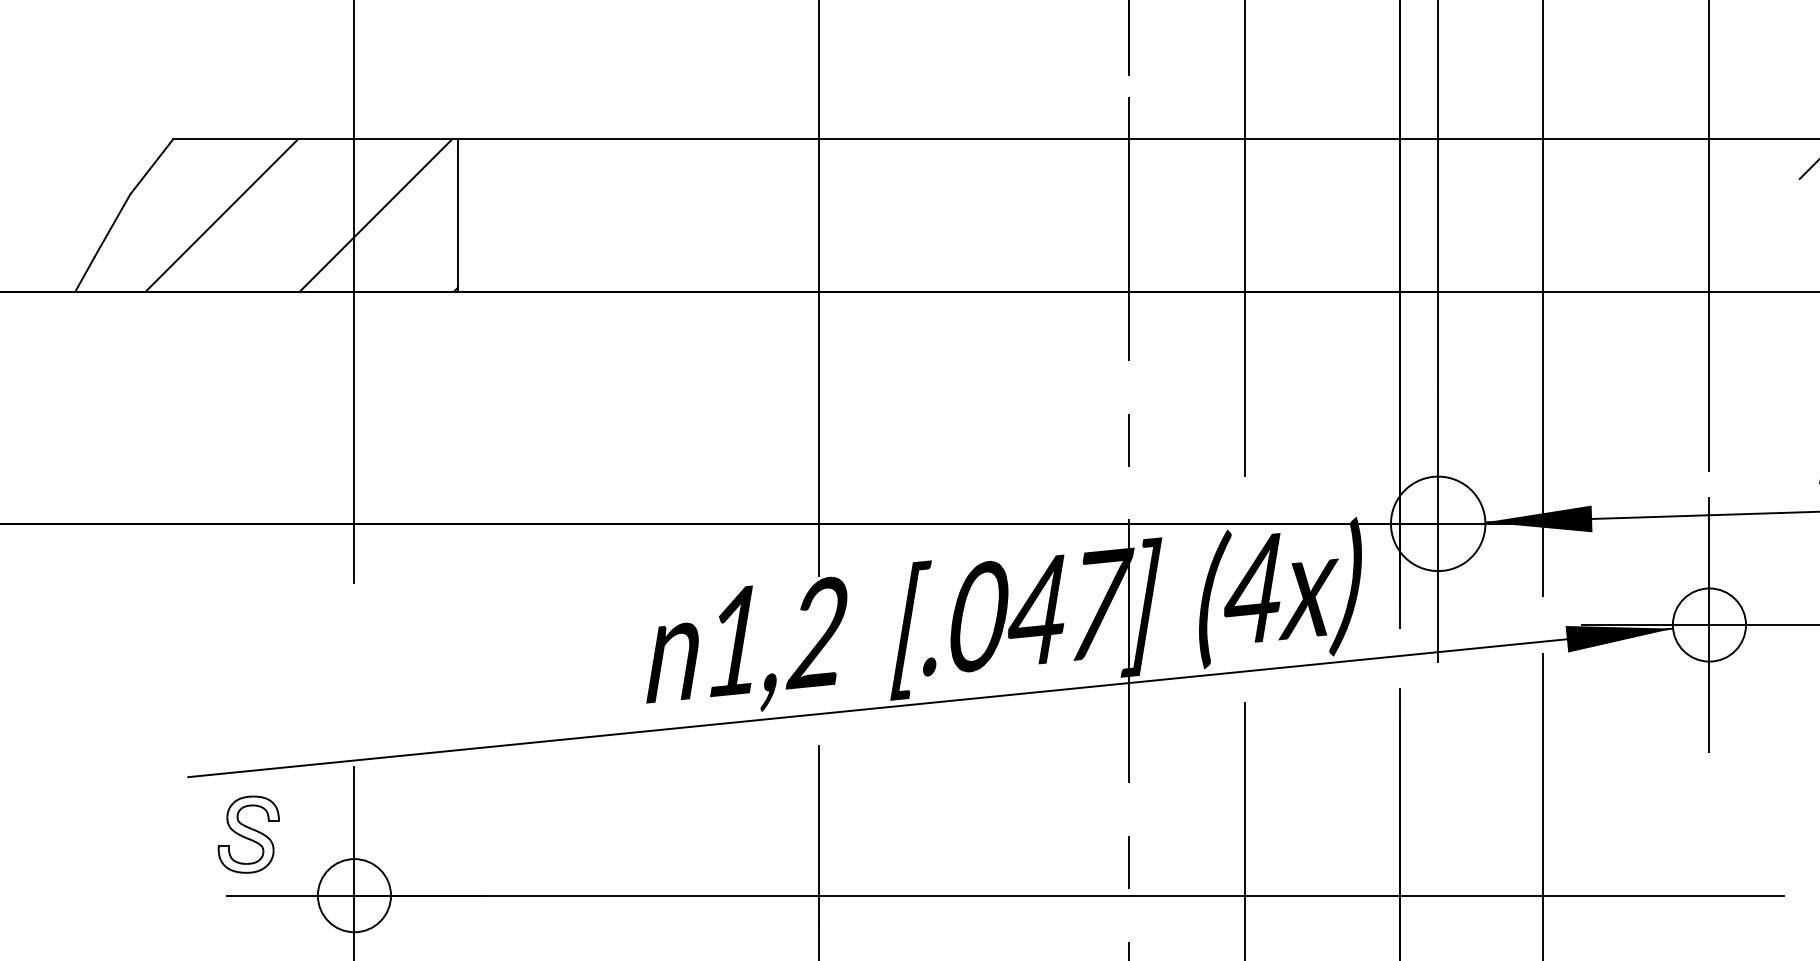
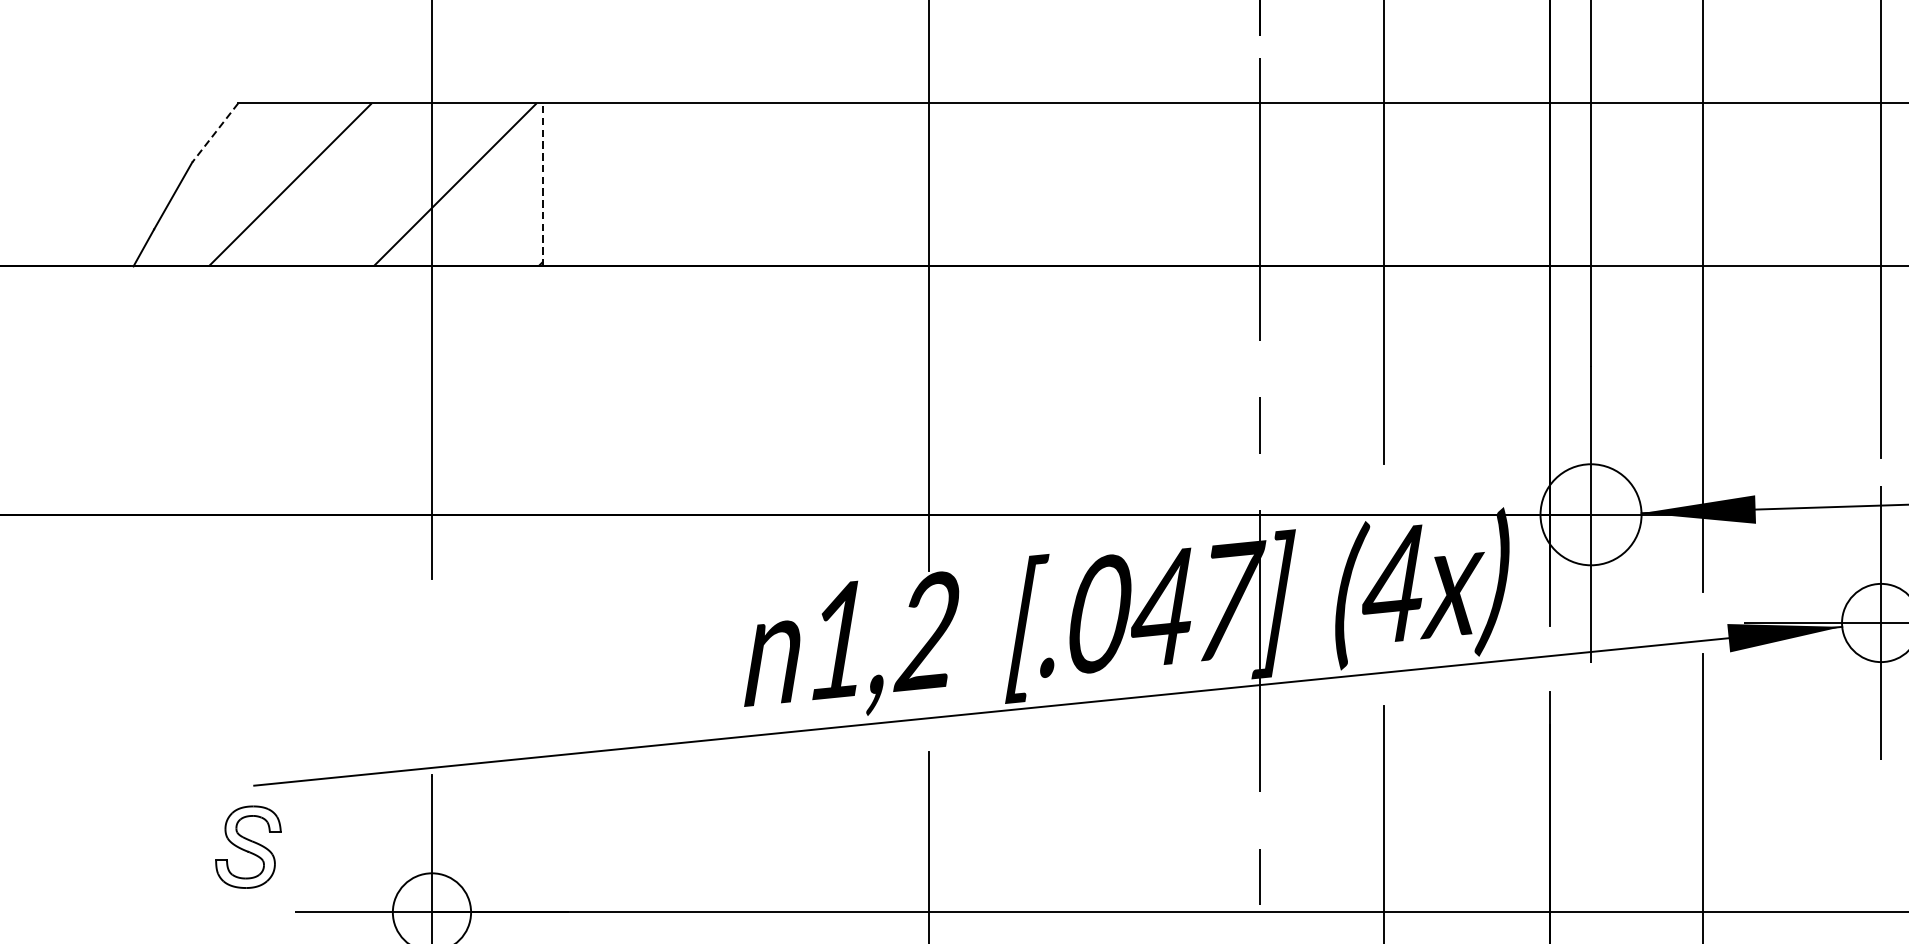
line: (151, 166) -> (214, 132), solid -> dashed
line: (458, 214) -> (543, 183), solid -> dashed
part: (248, 834) -> (248, 847), moved

